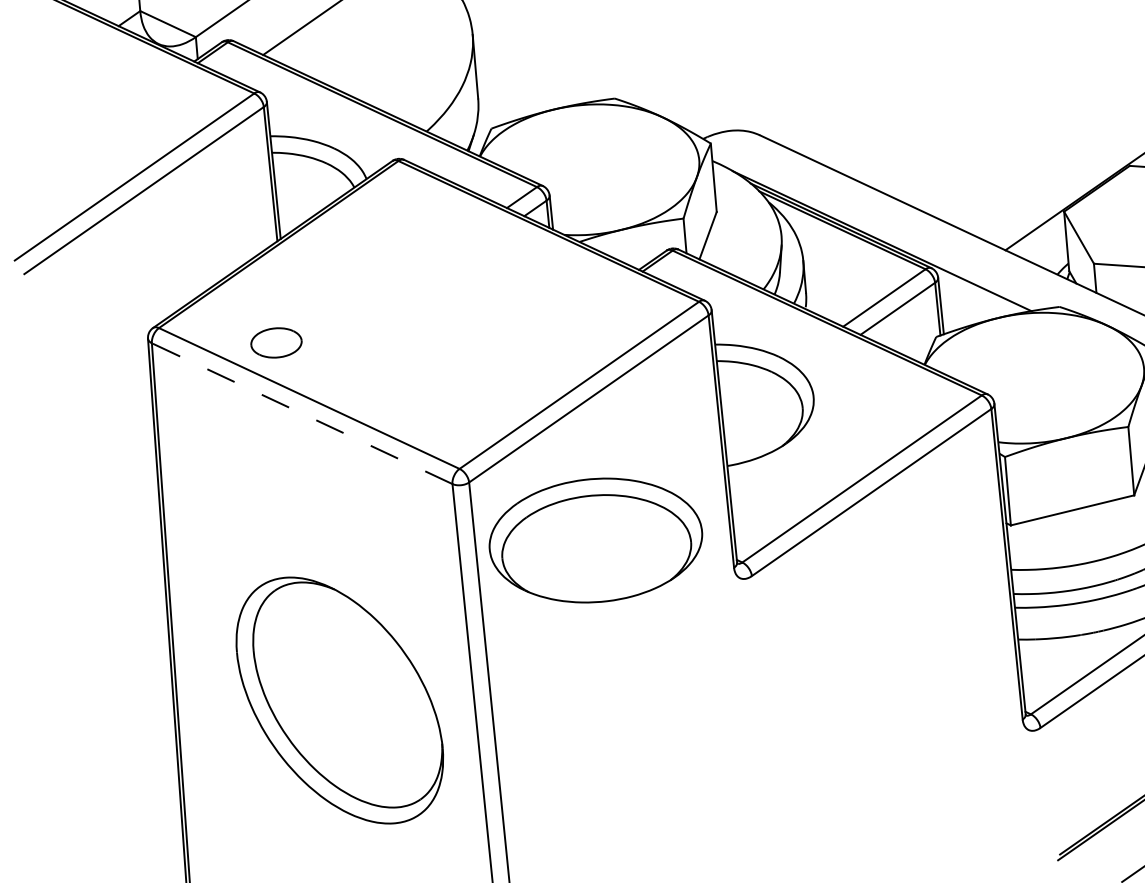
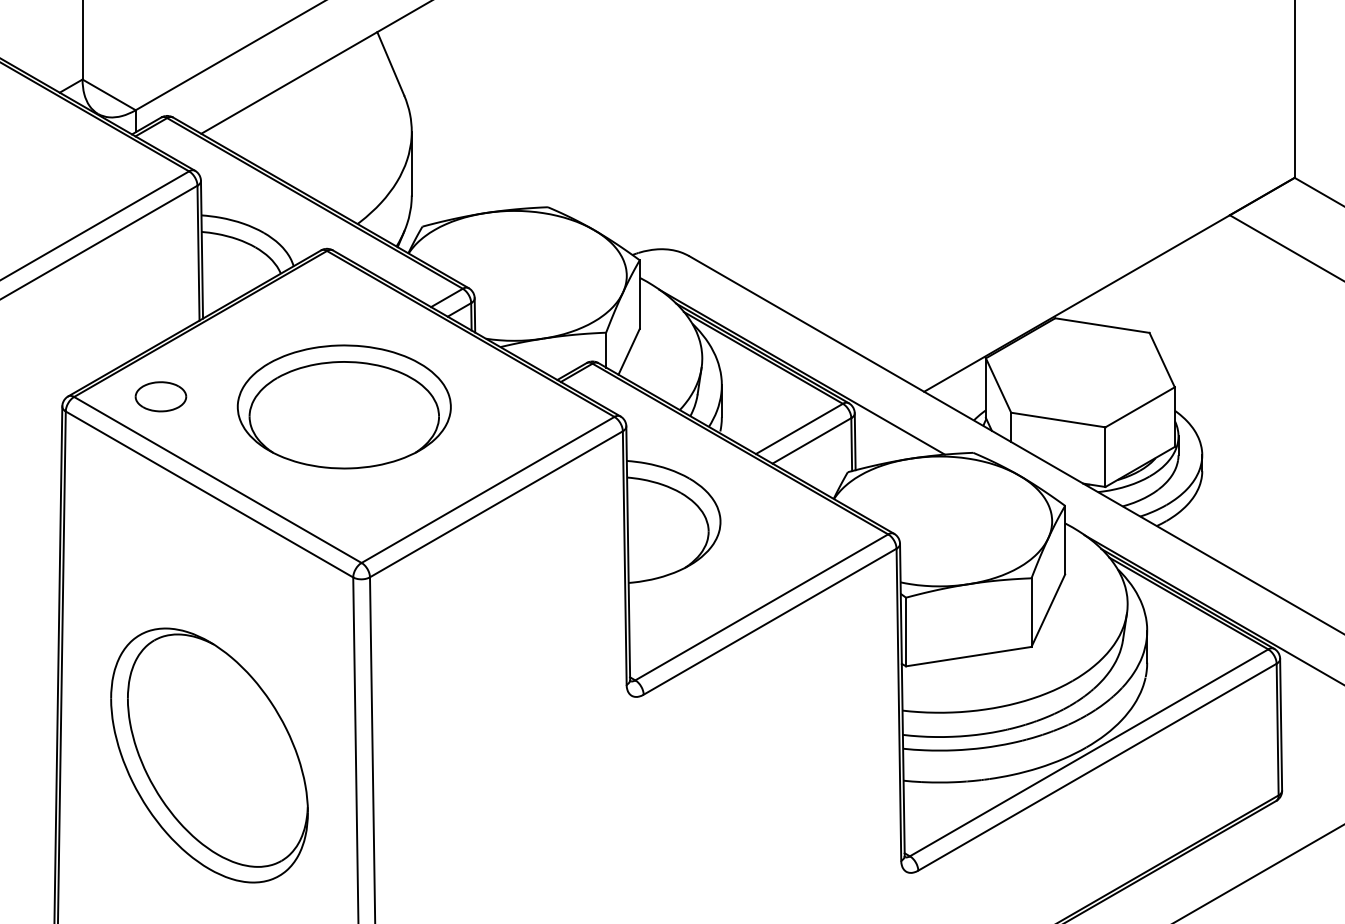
part: (276, 342) -> (160, 396), moved
line: (302, 413) -> (209, 494), dashed -> solid
part: (595, 540) -> (343, 406), moved
part: (339, 700) -> (209, 755), moved

